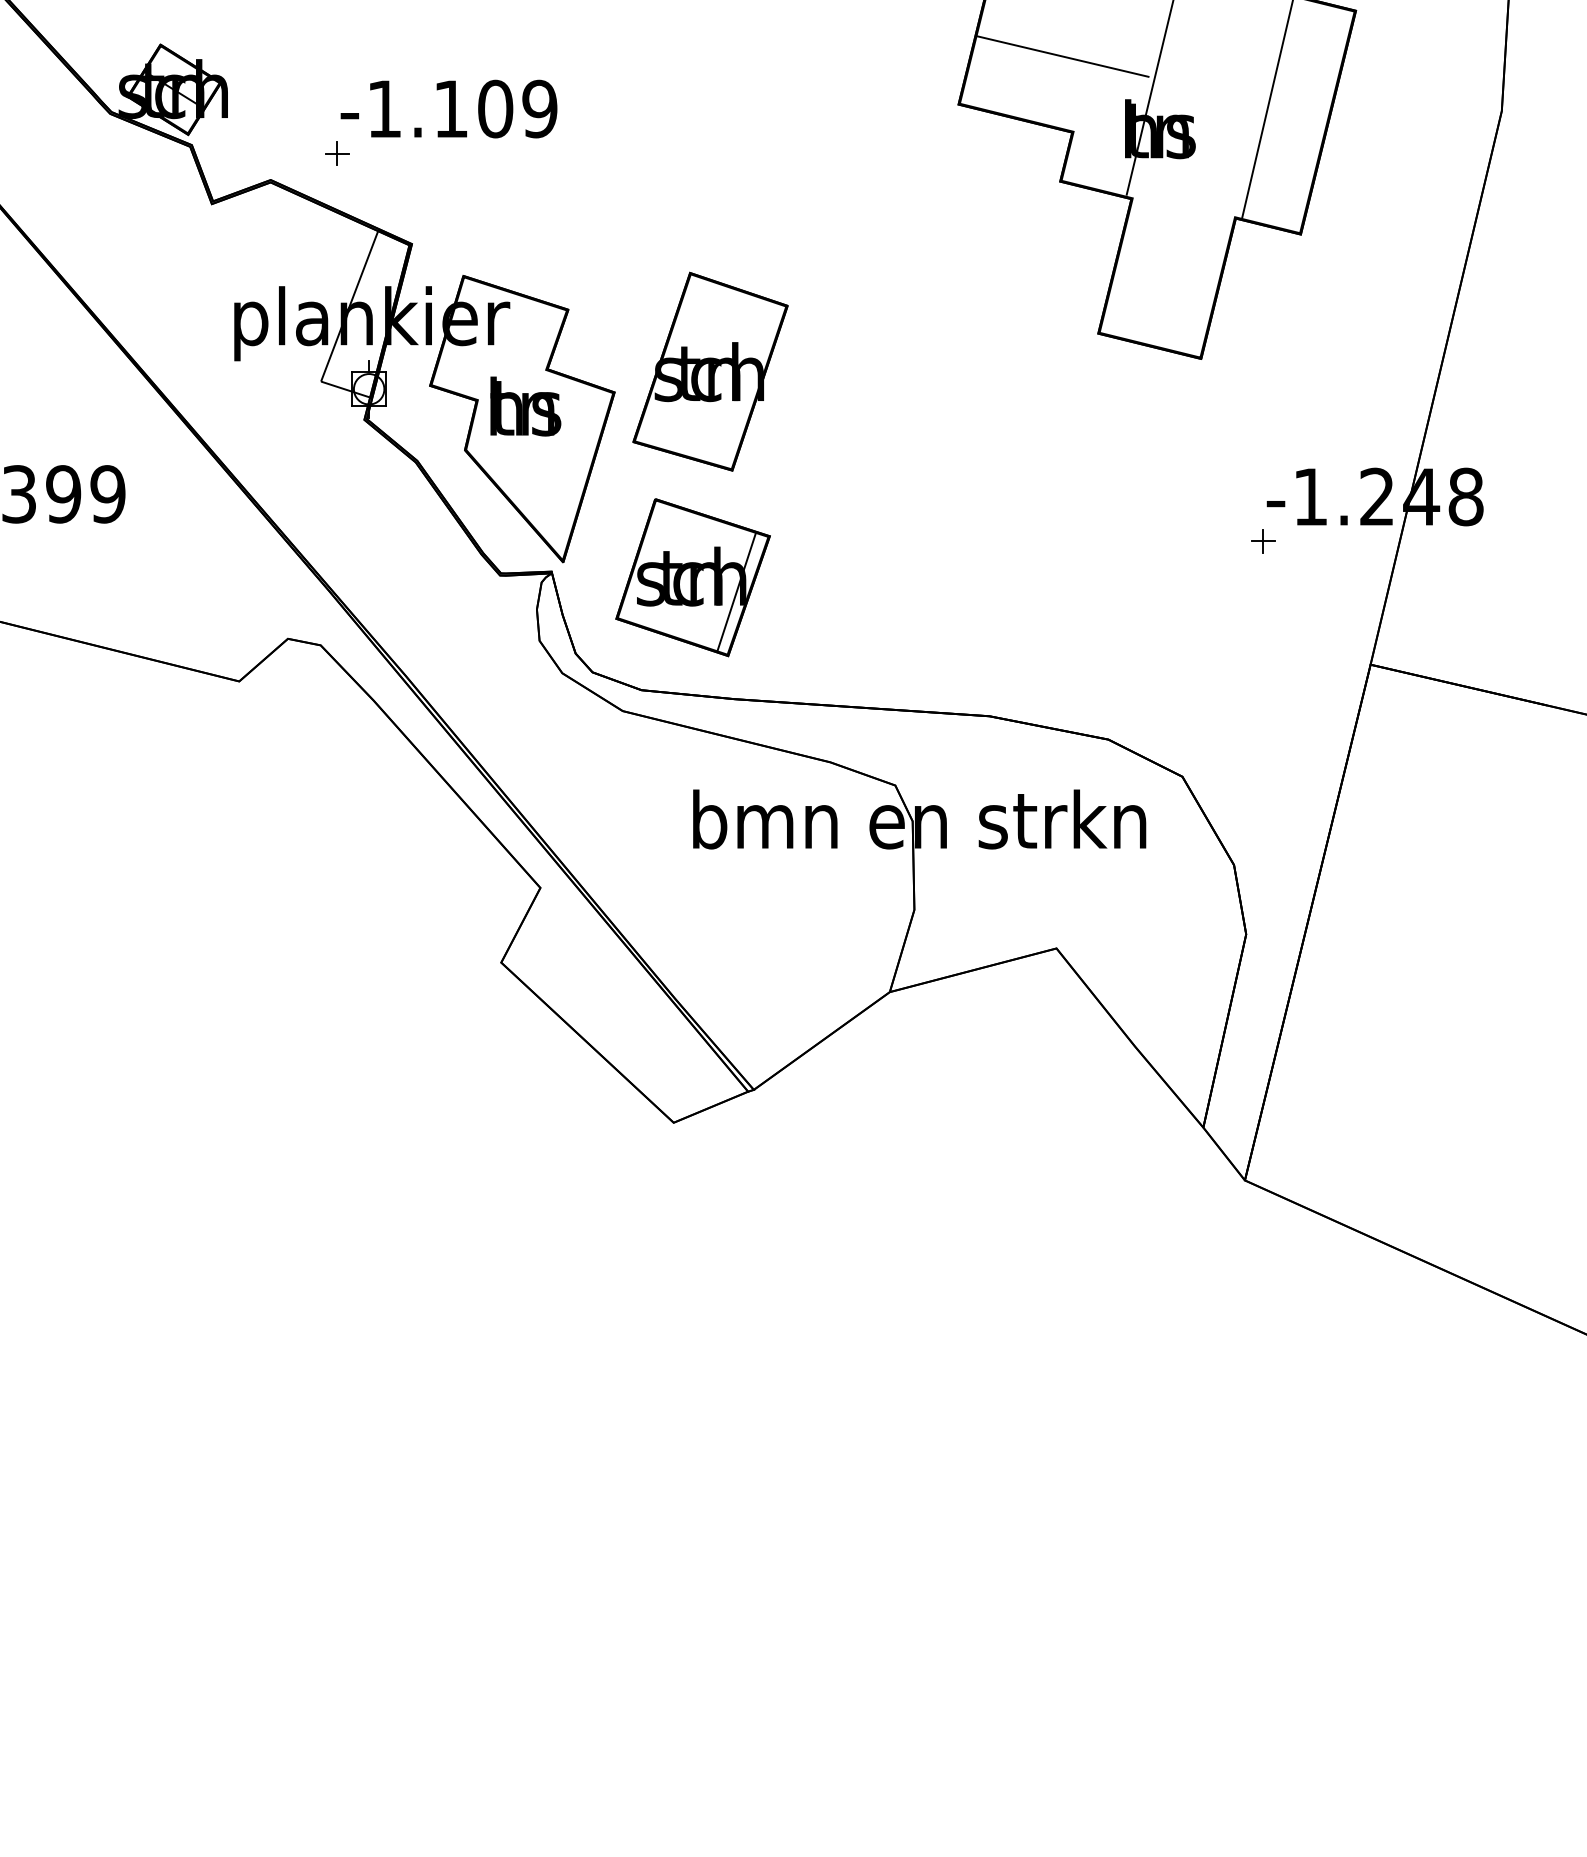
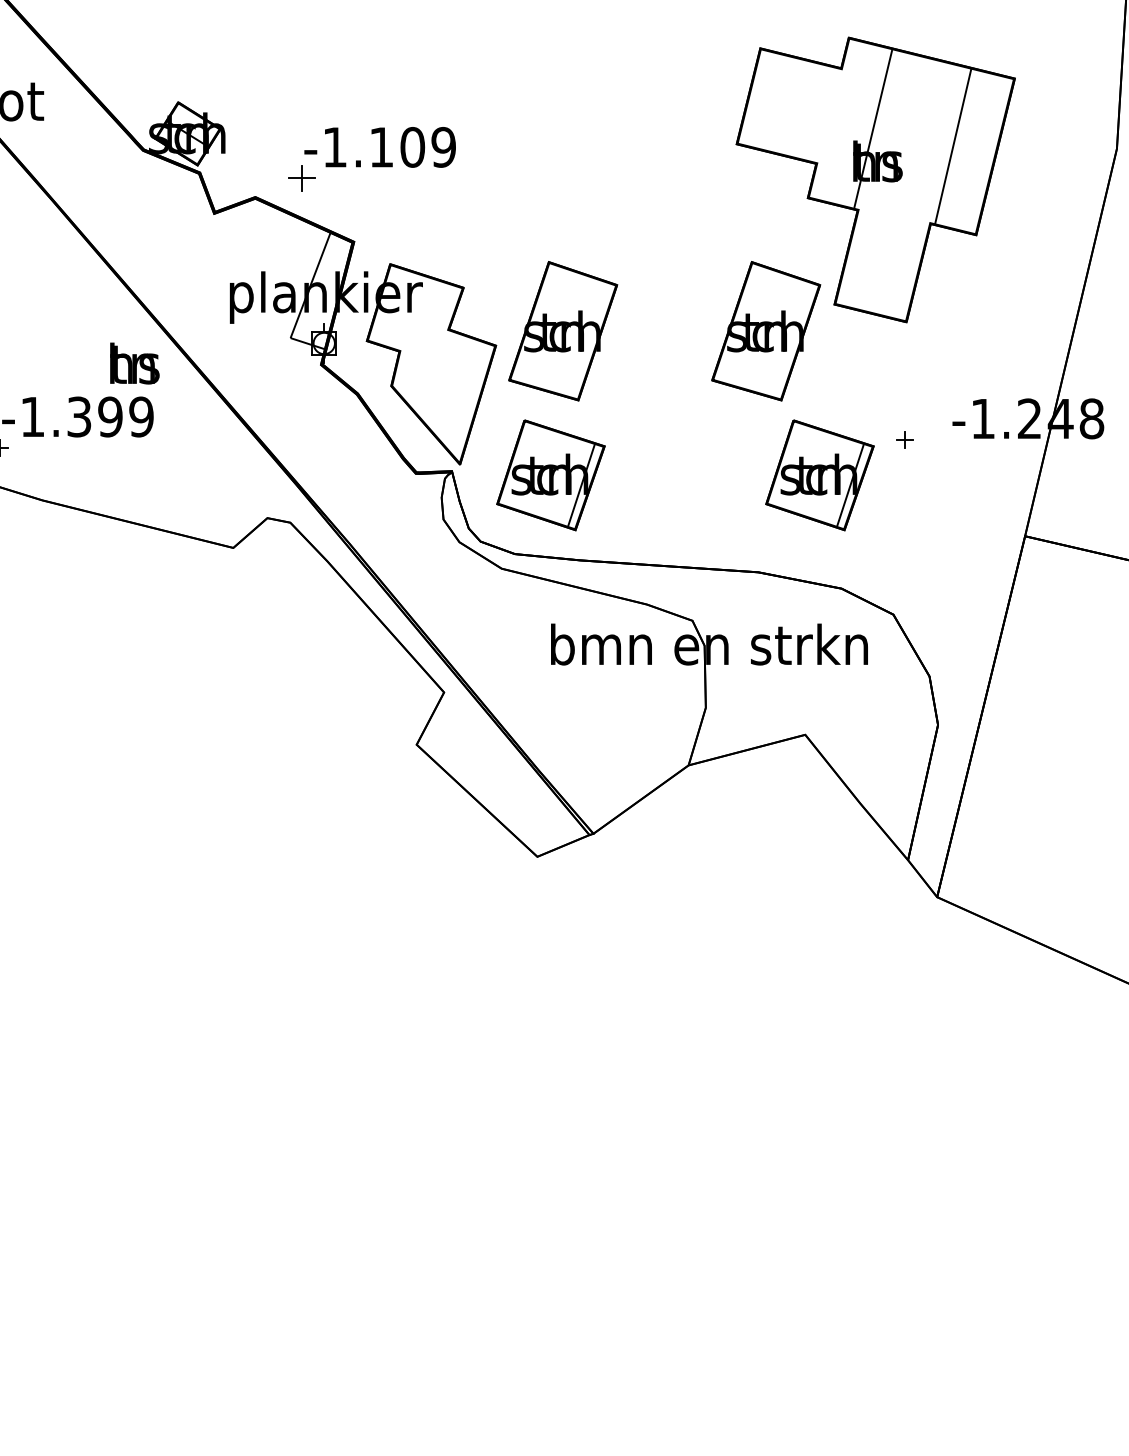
line: (1062, 56) -> (809, 110), removed
part: (336, 153) -> (301, 178), size x1.6
part: (1001, 372) -> (766, 331), added
text: (525, 406) -> (134, 363), moved
part: (1262, 540) -> (904, 439), moved
part: (1076, 577) -> (819, 475), added

